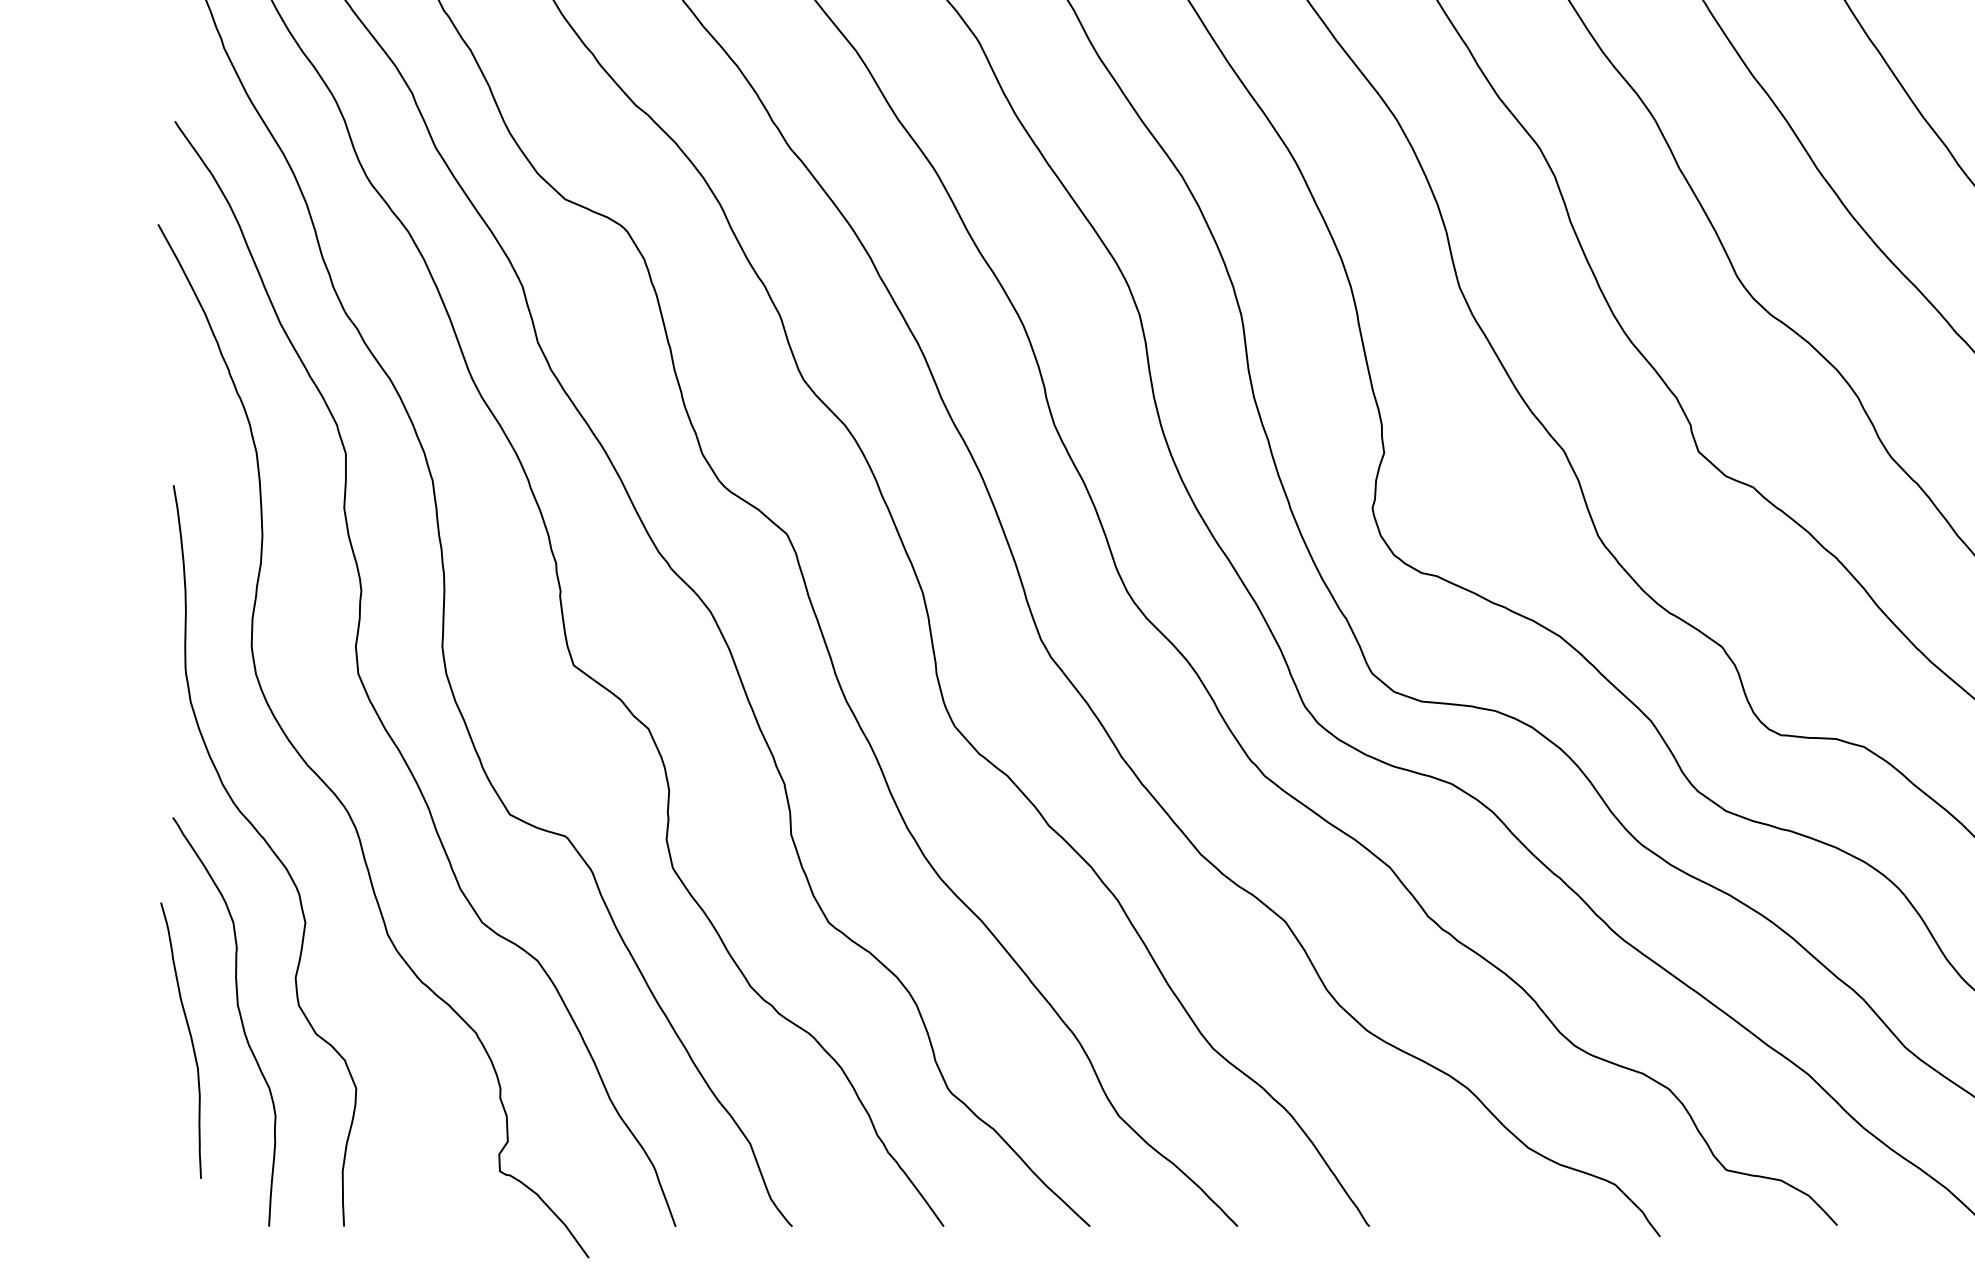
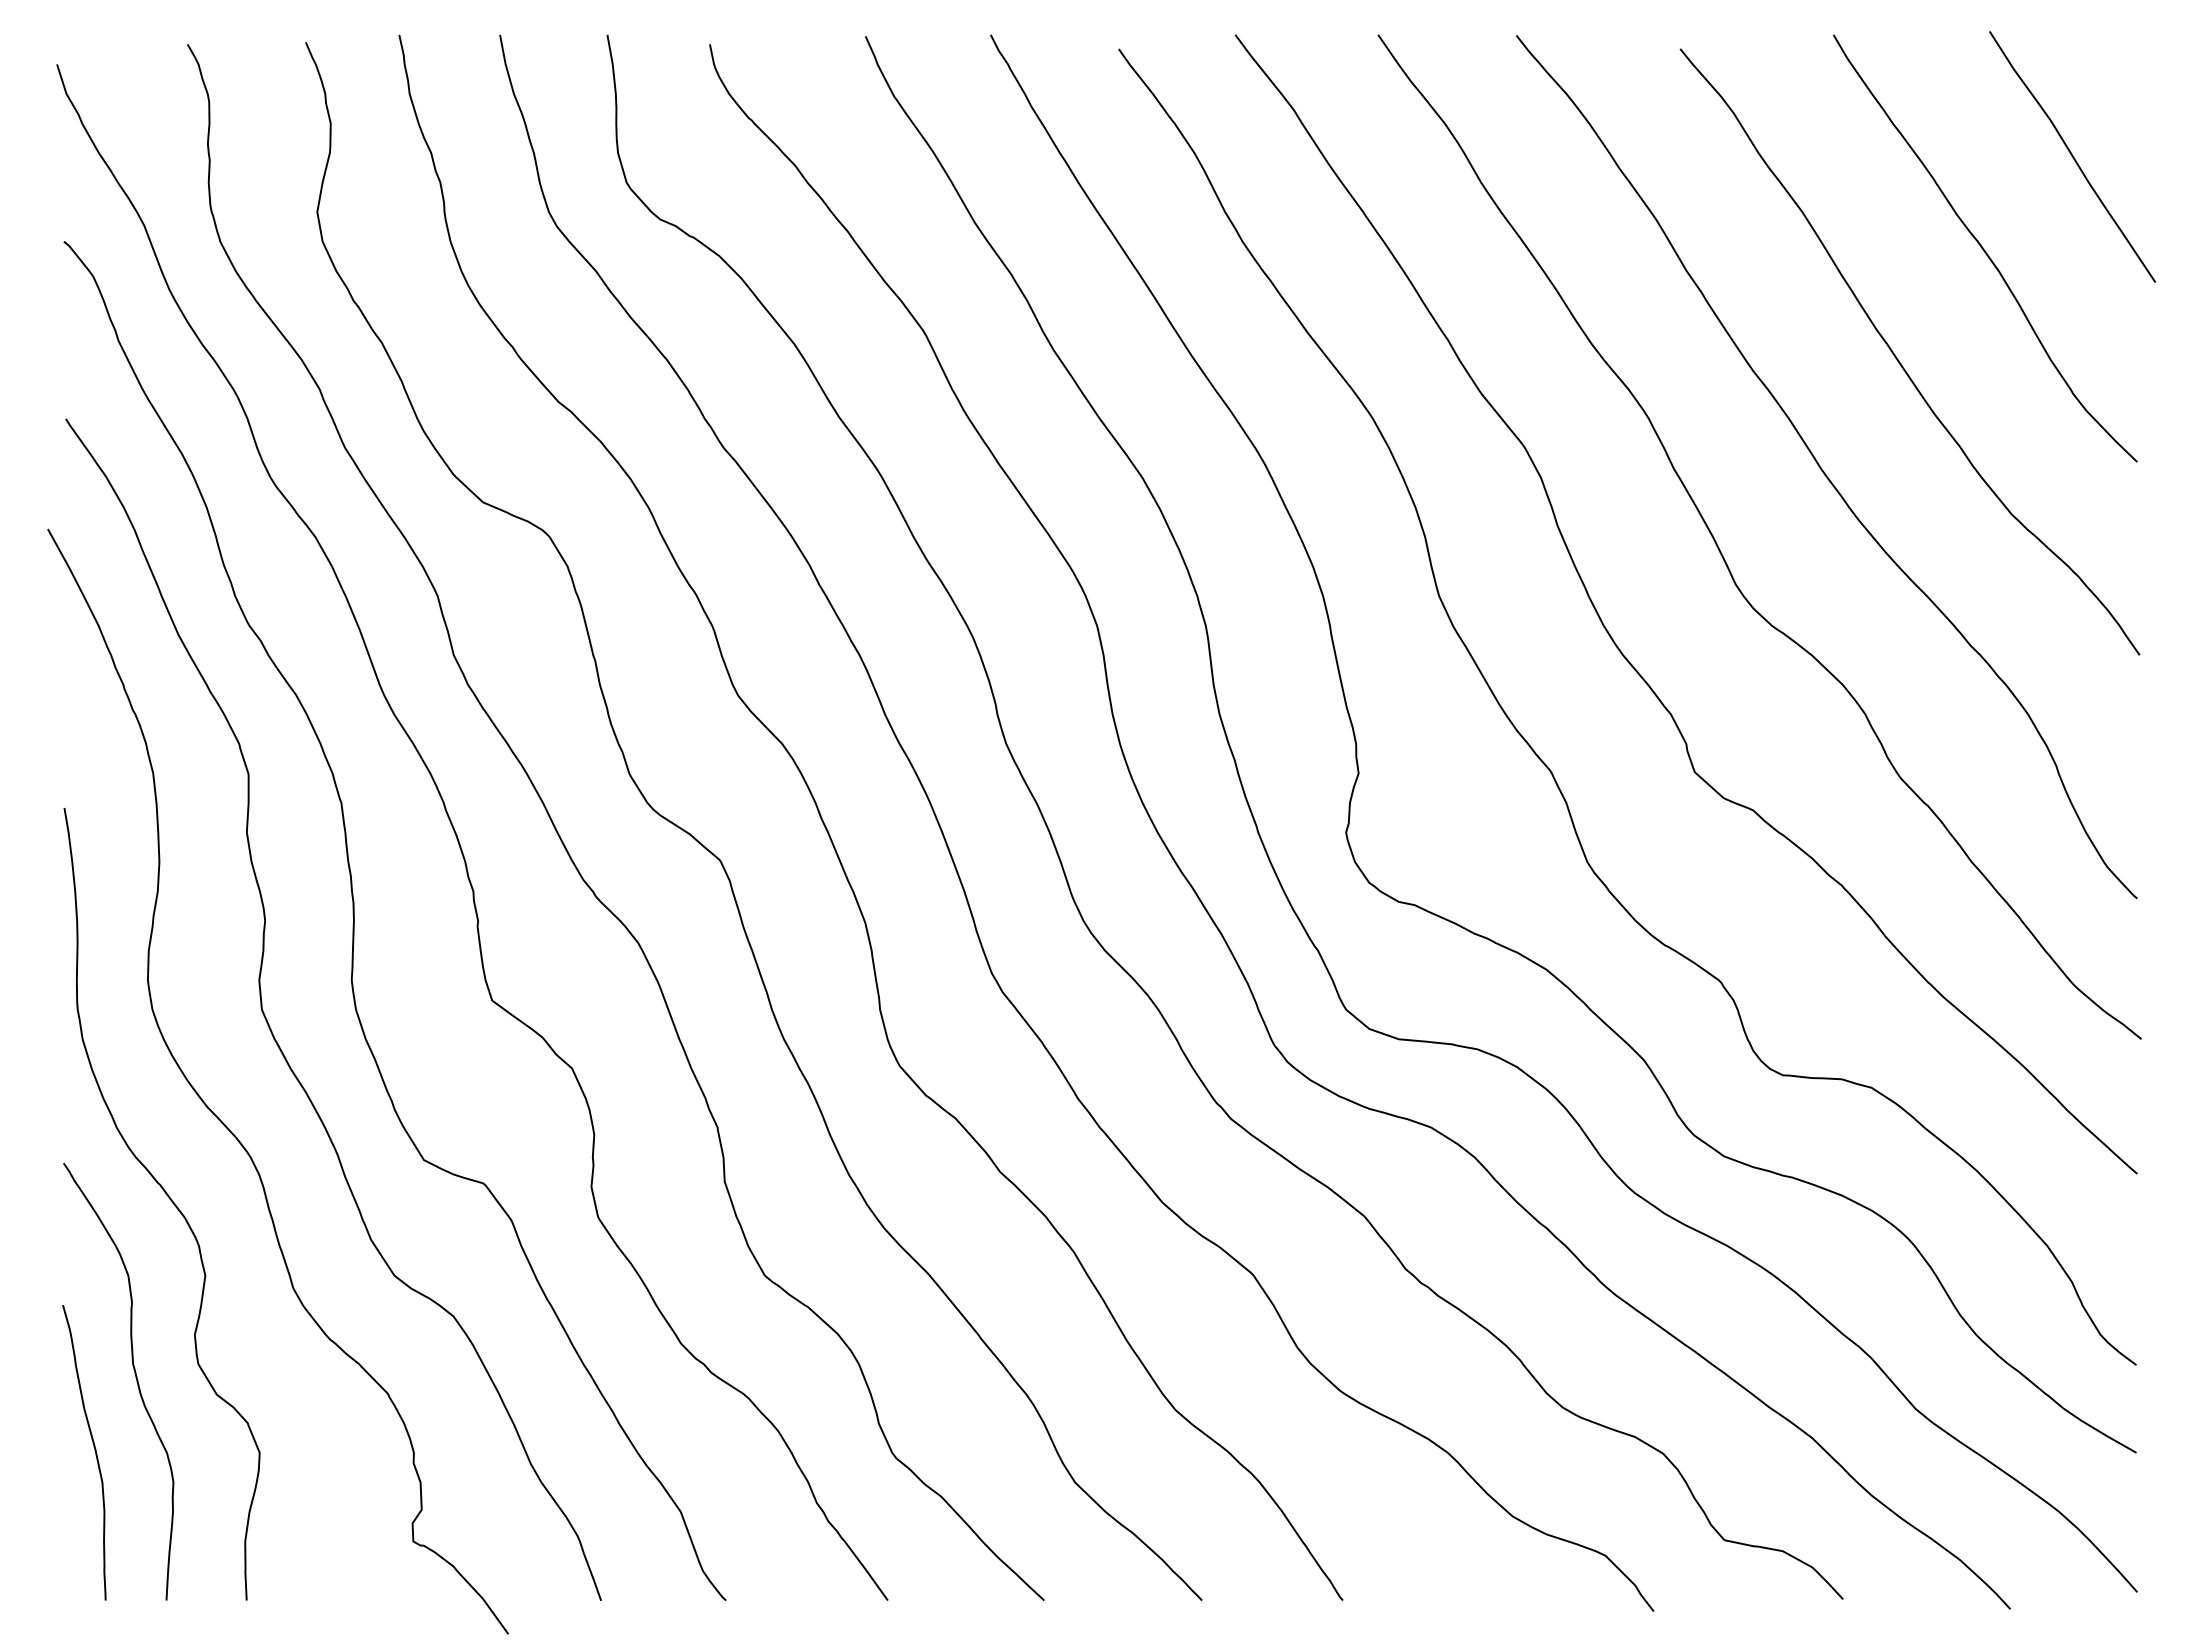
curve: (190, 1039) -> (94, 1451), moved

